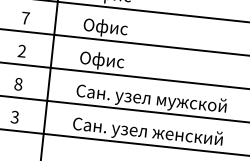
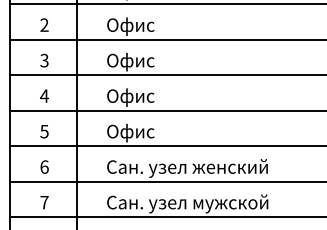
text: (25, 17) -> (44, 95), 7 -> 4
text: (22, 51) -> (44, 131), 2 -> 5
text: (18, 83) -> (44, 166), 8 -> 6
text: (191, 104) -> (230, 168), Сан. узел мужской -> Сан. узел женский
text: (14, 117) -> (44, 202), 3 -> 7
text: (187, 136) -> (230, 203), Сан. узел женский -> Сан. узел мужской

